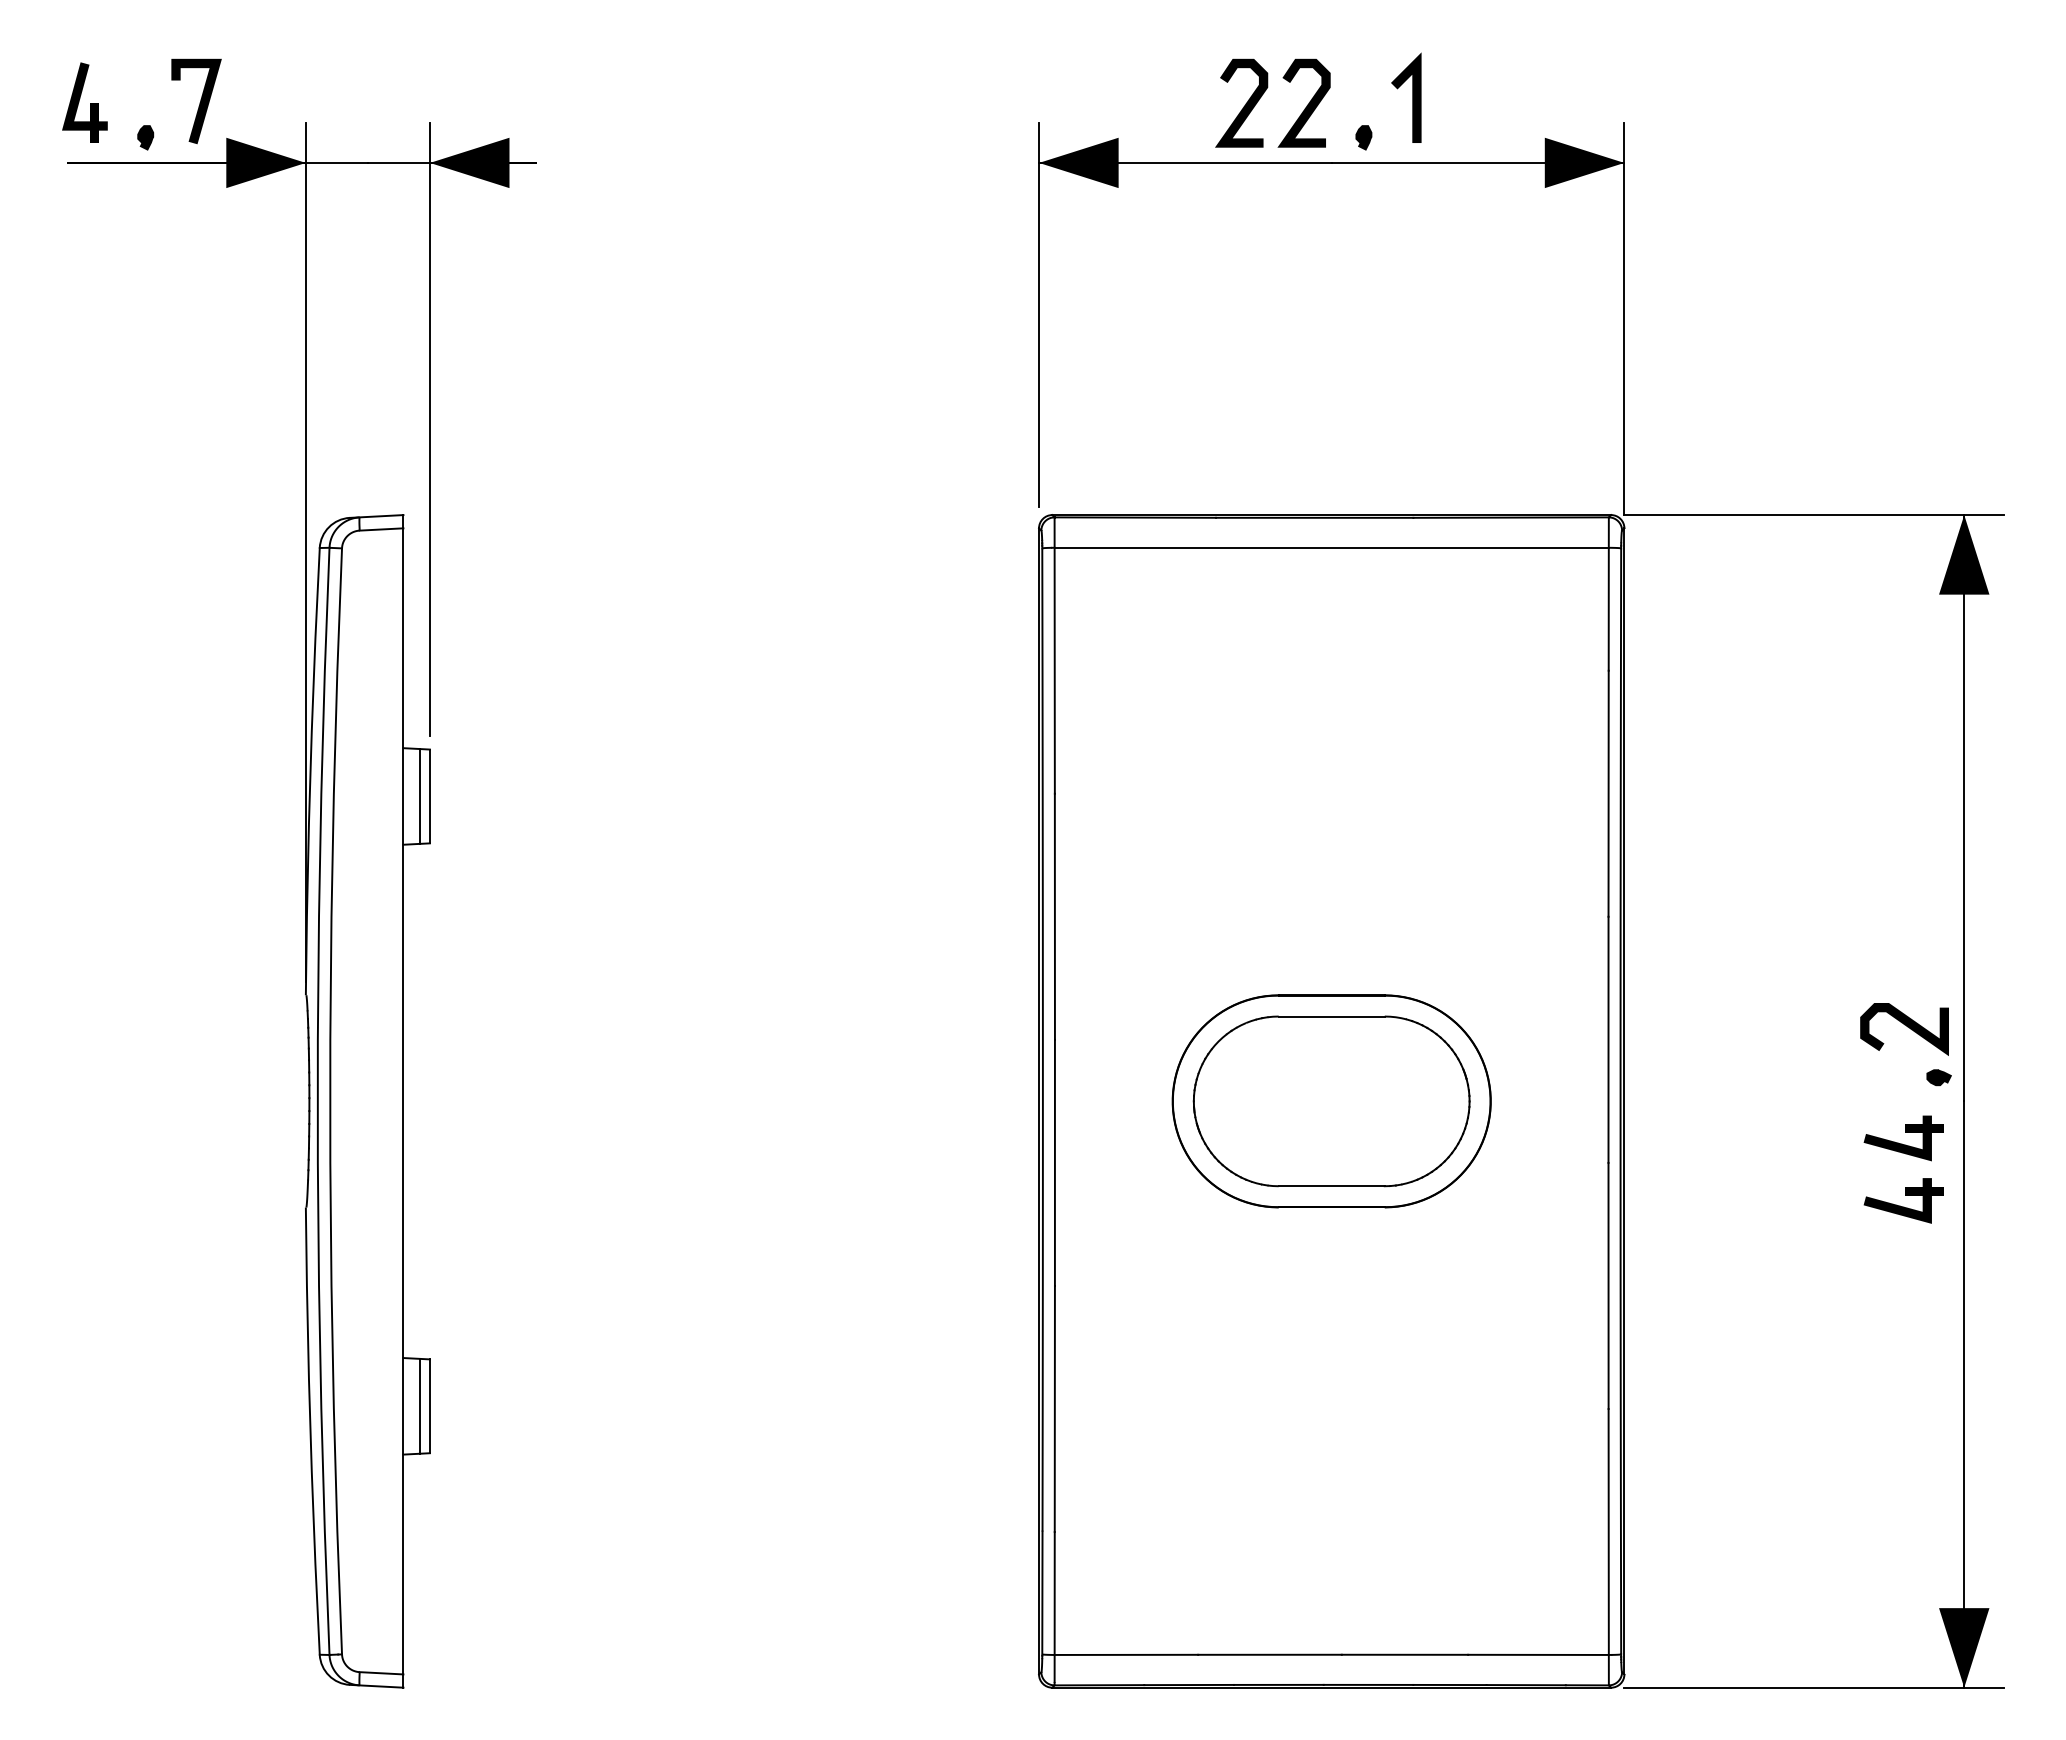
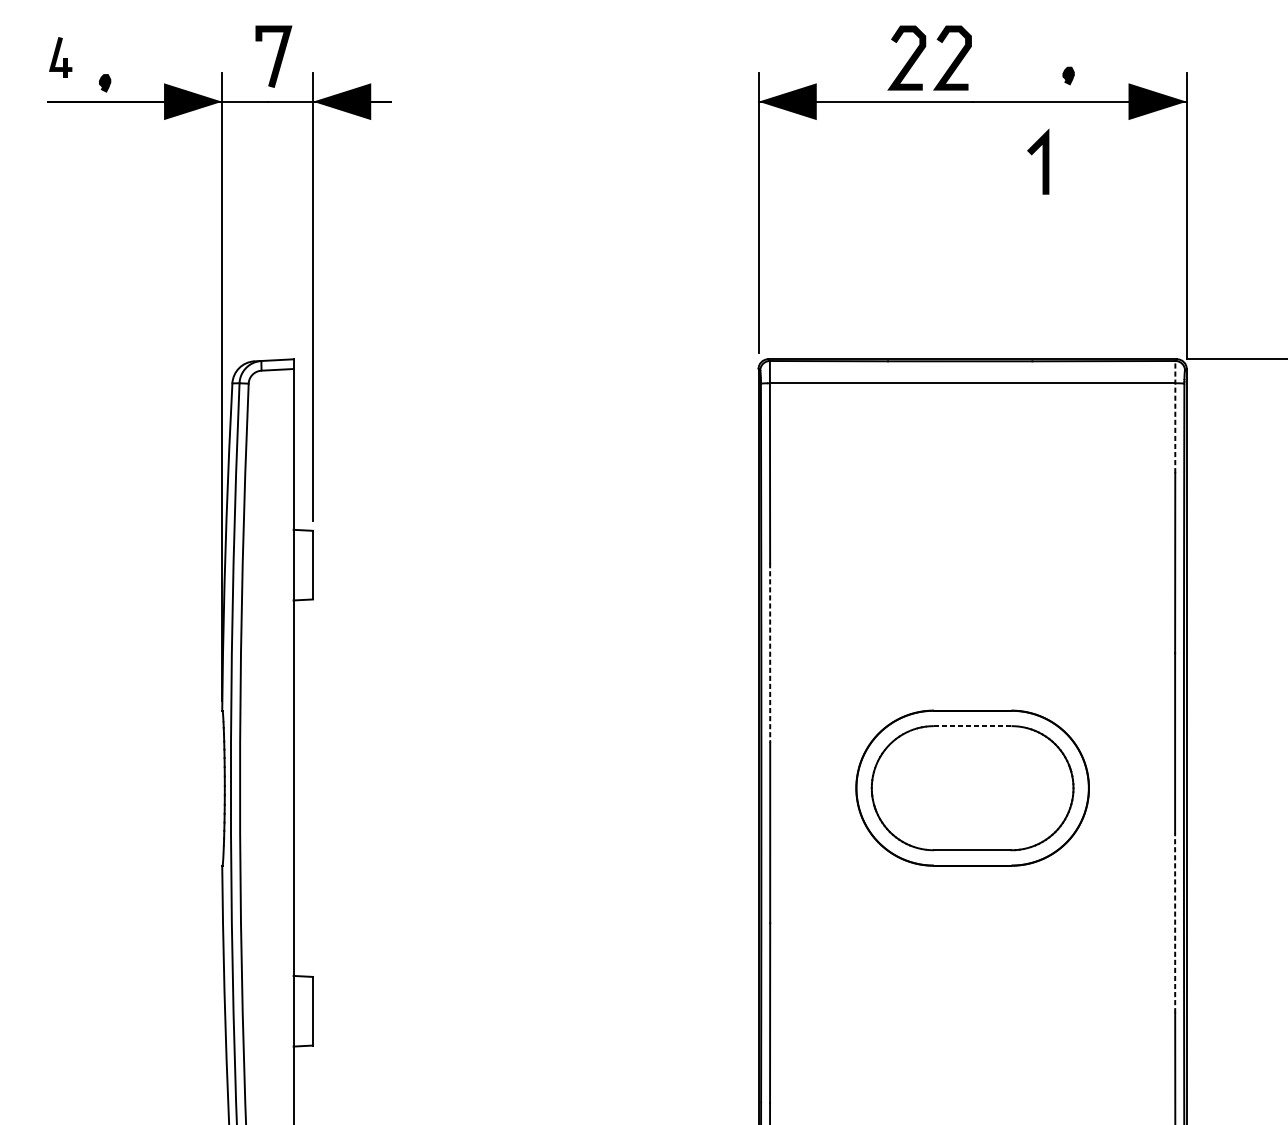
line: (1412, 97) -> (1042, 161), moved
part: (84, 102) -> (60, 57), size x0.7
line: (199, 102) -> (276, 57), moved
part: (1363, 137) -> (1068, 75), moved
line: (1608, 593) -> (1175, 416), solid -> dashed
line: (419, 796) -> (305, 565), removed
line: (1054, 917) -> (769, 653), solid -> dashed
line: (1331, 1016) -> (972, 726), solid -> dashed
line: (1608, 1285) -> (1175, 922), solid -> dashed
line: (419, 1405) -> (305, 1010), removed

